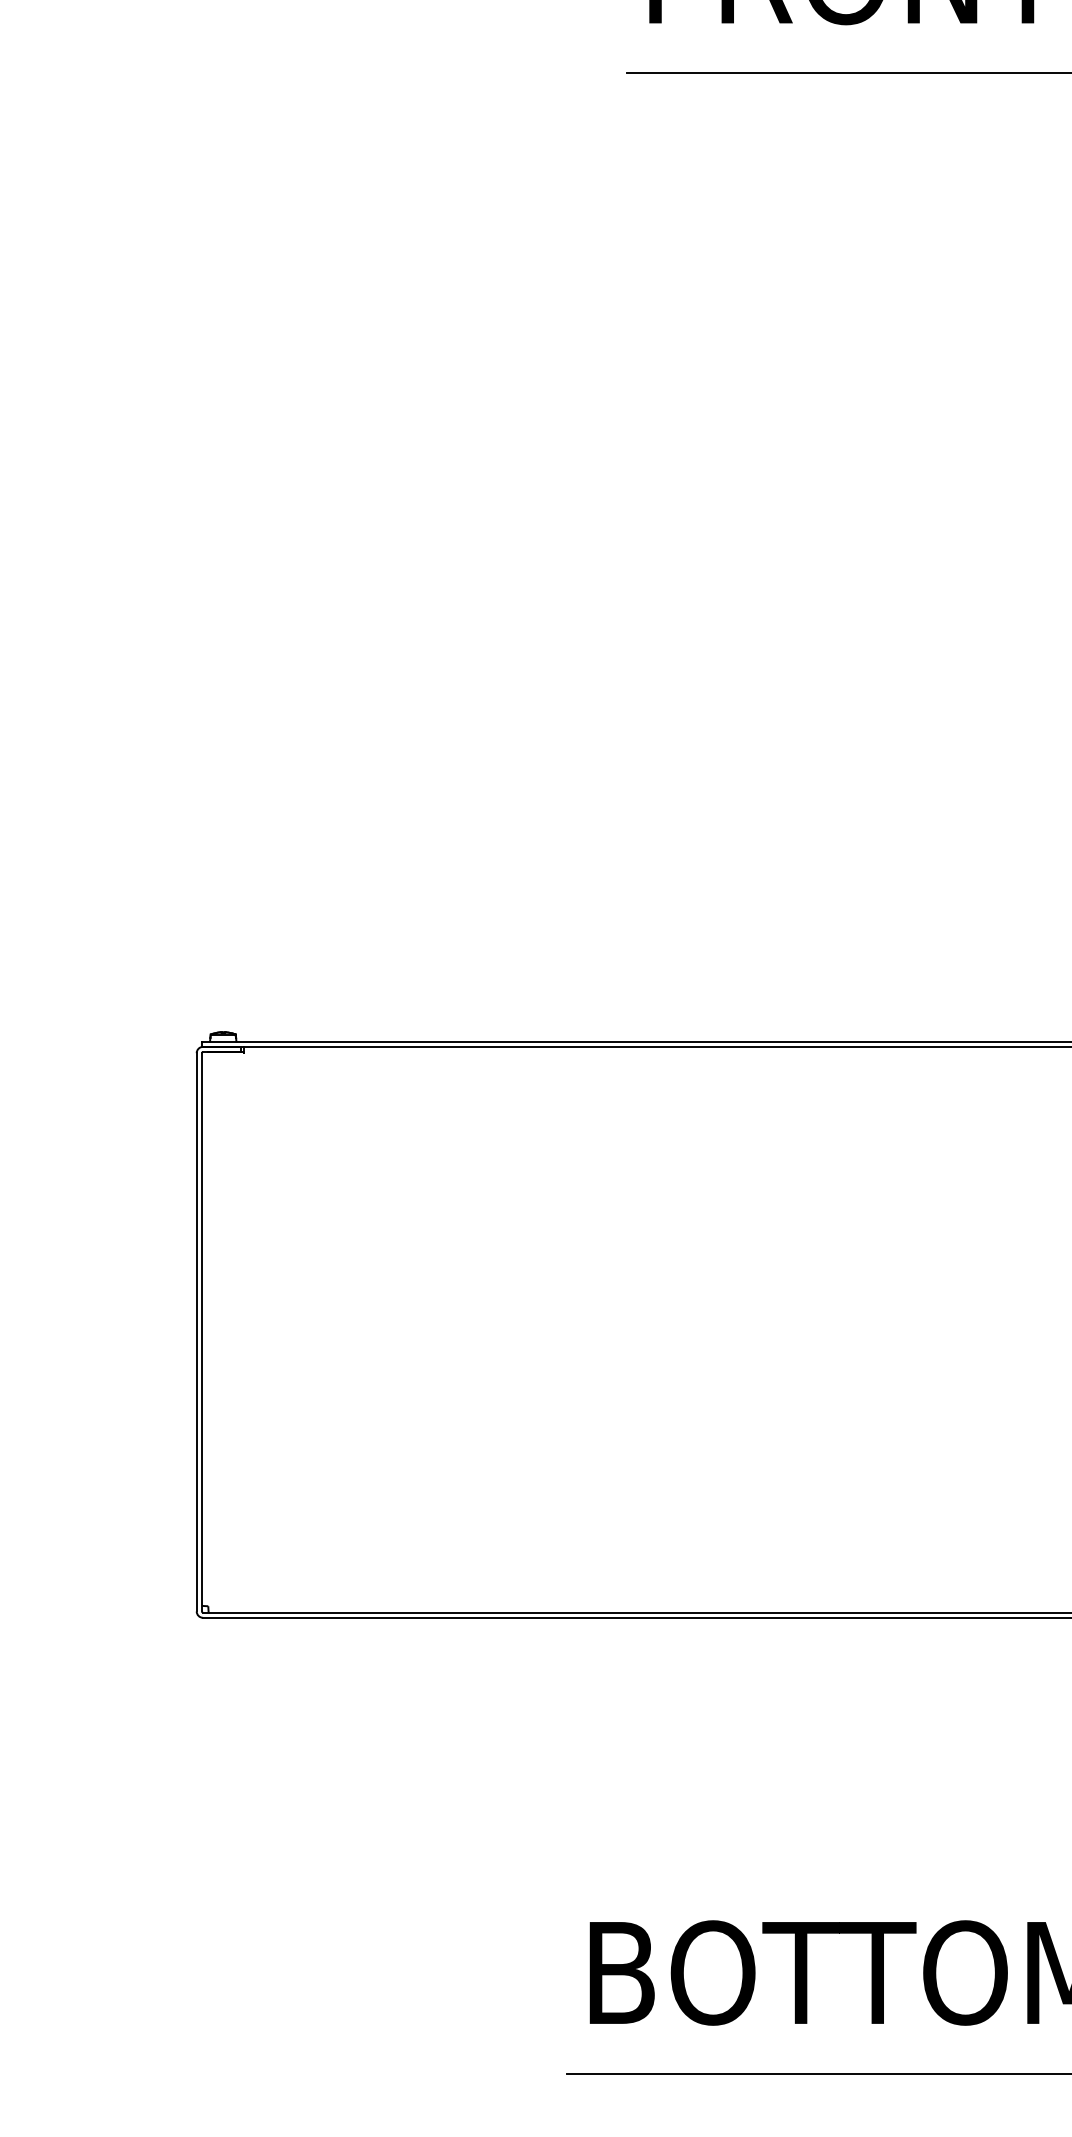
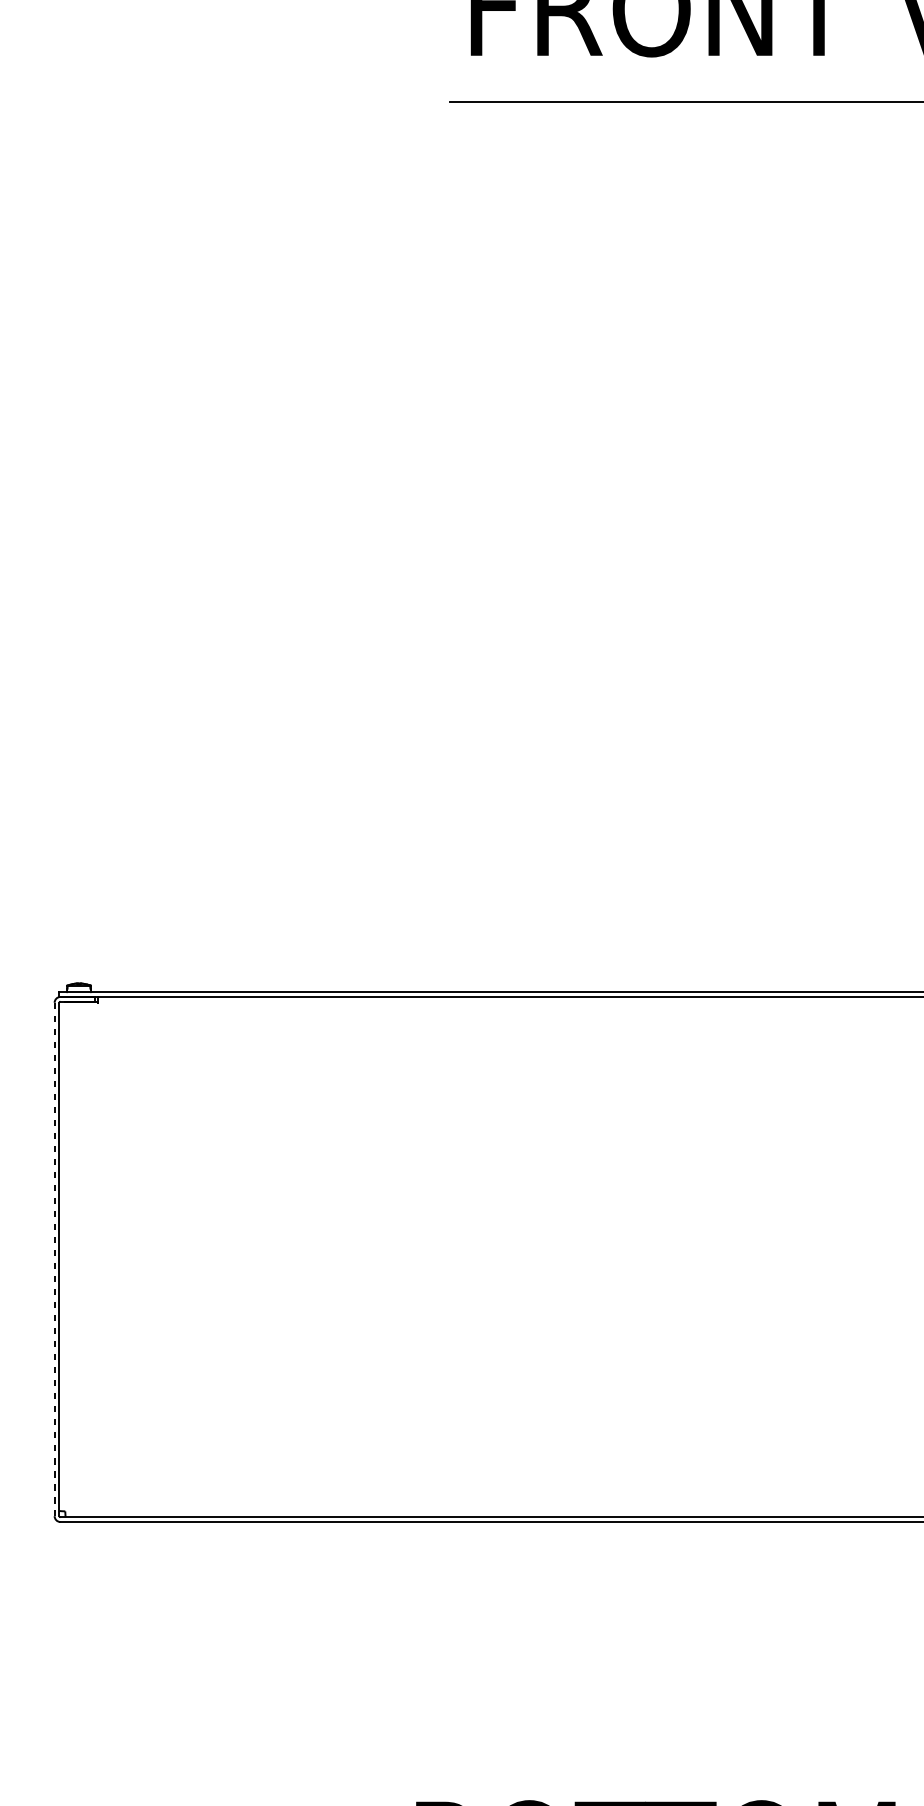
line: (196, 1332) -> (54, 1259), solid -> dashed

